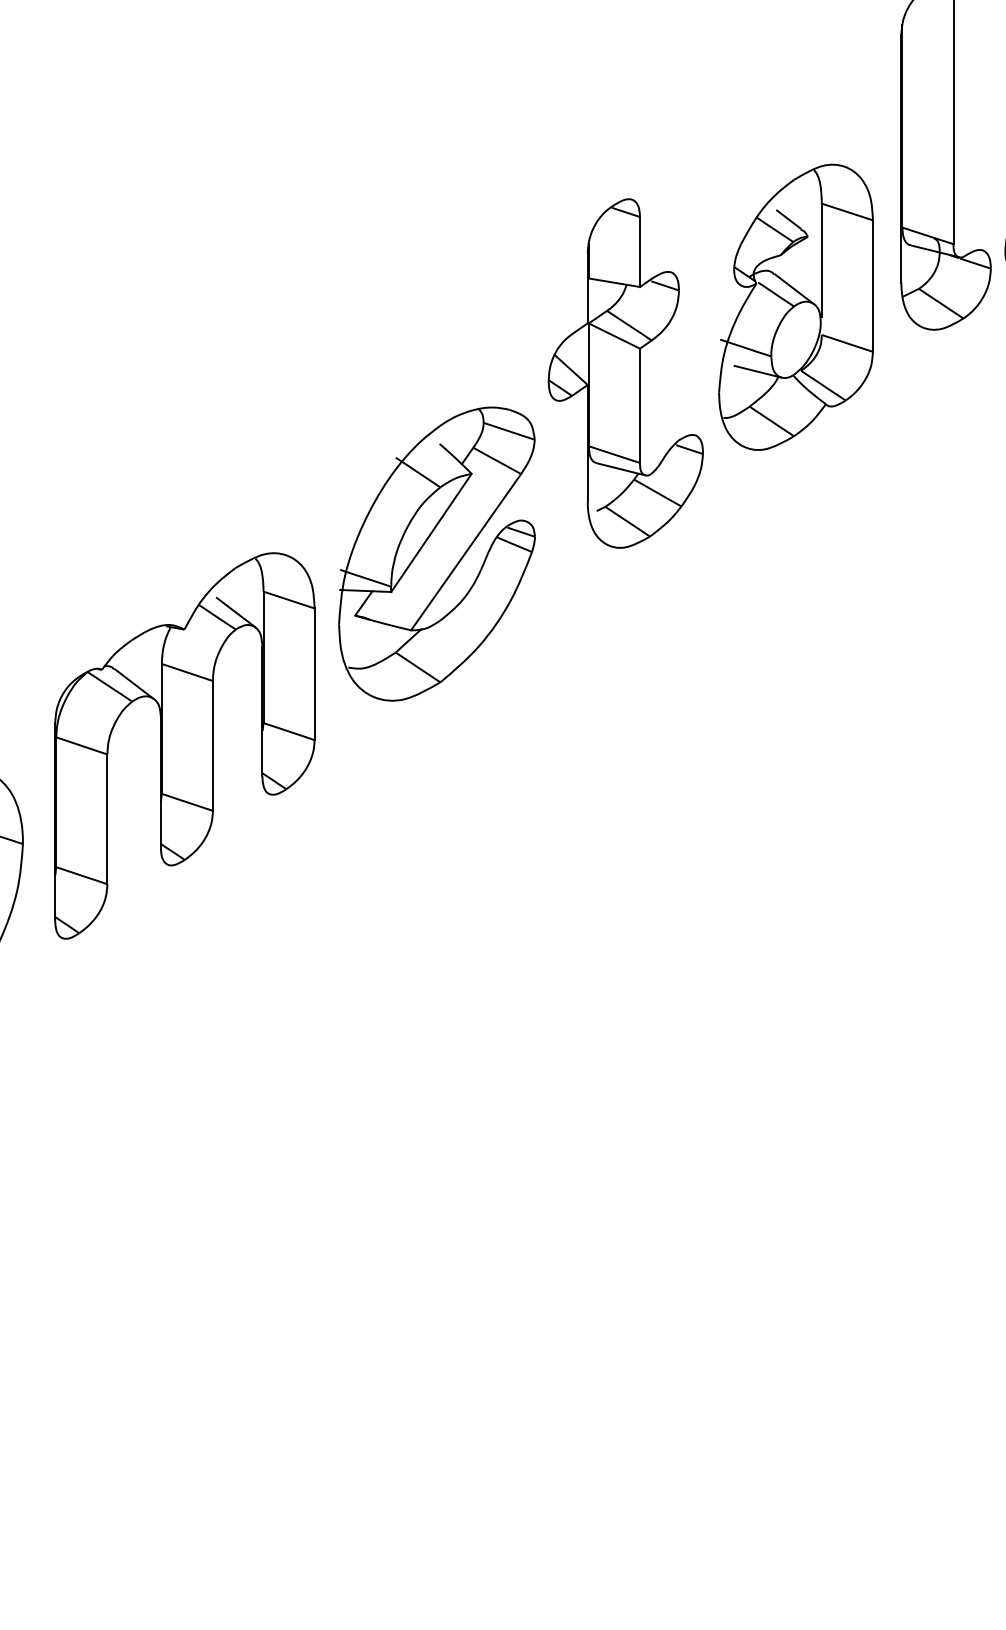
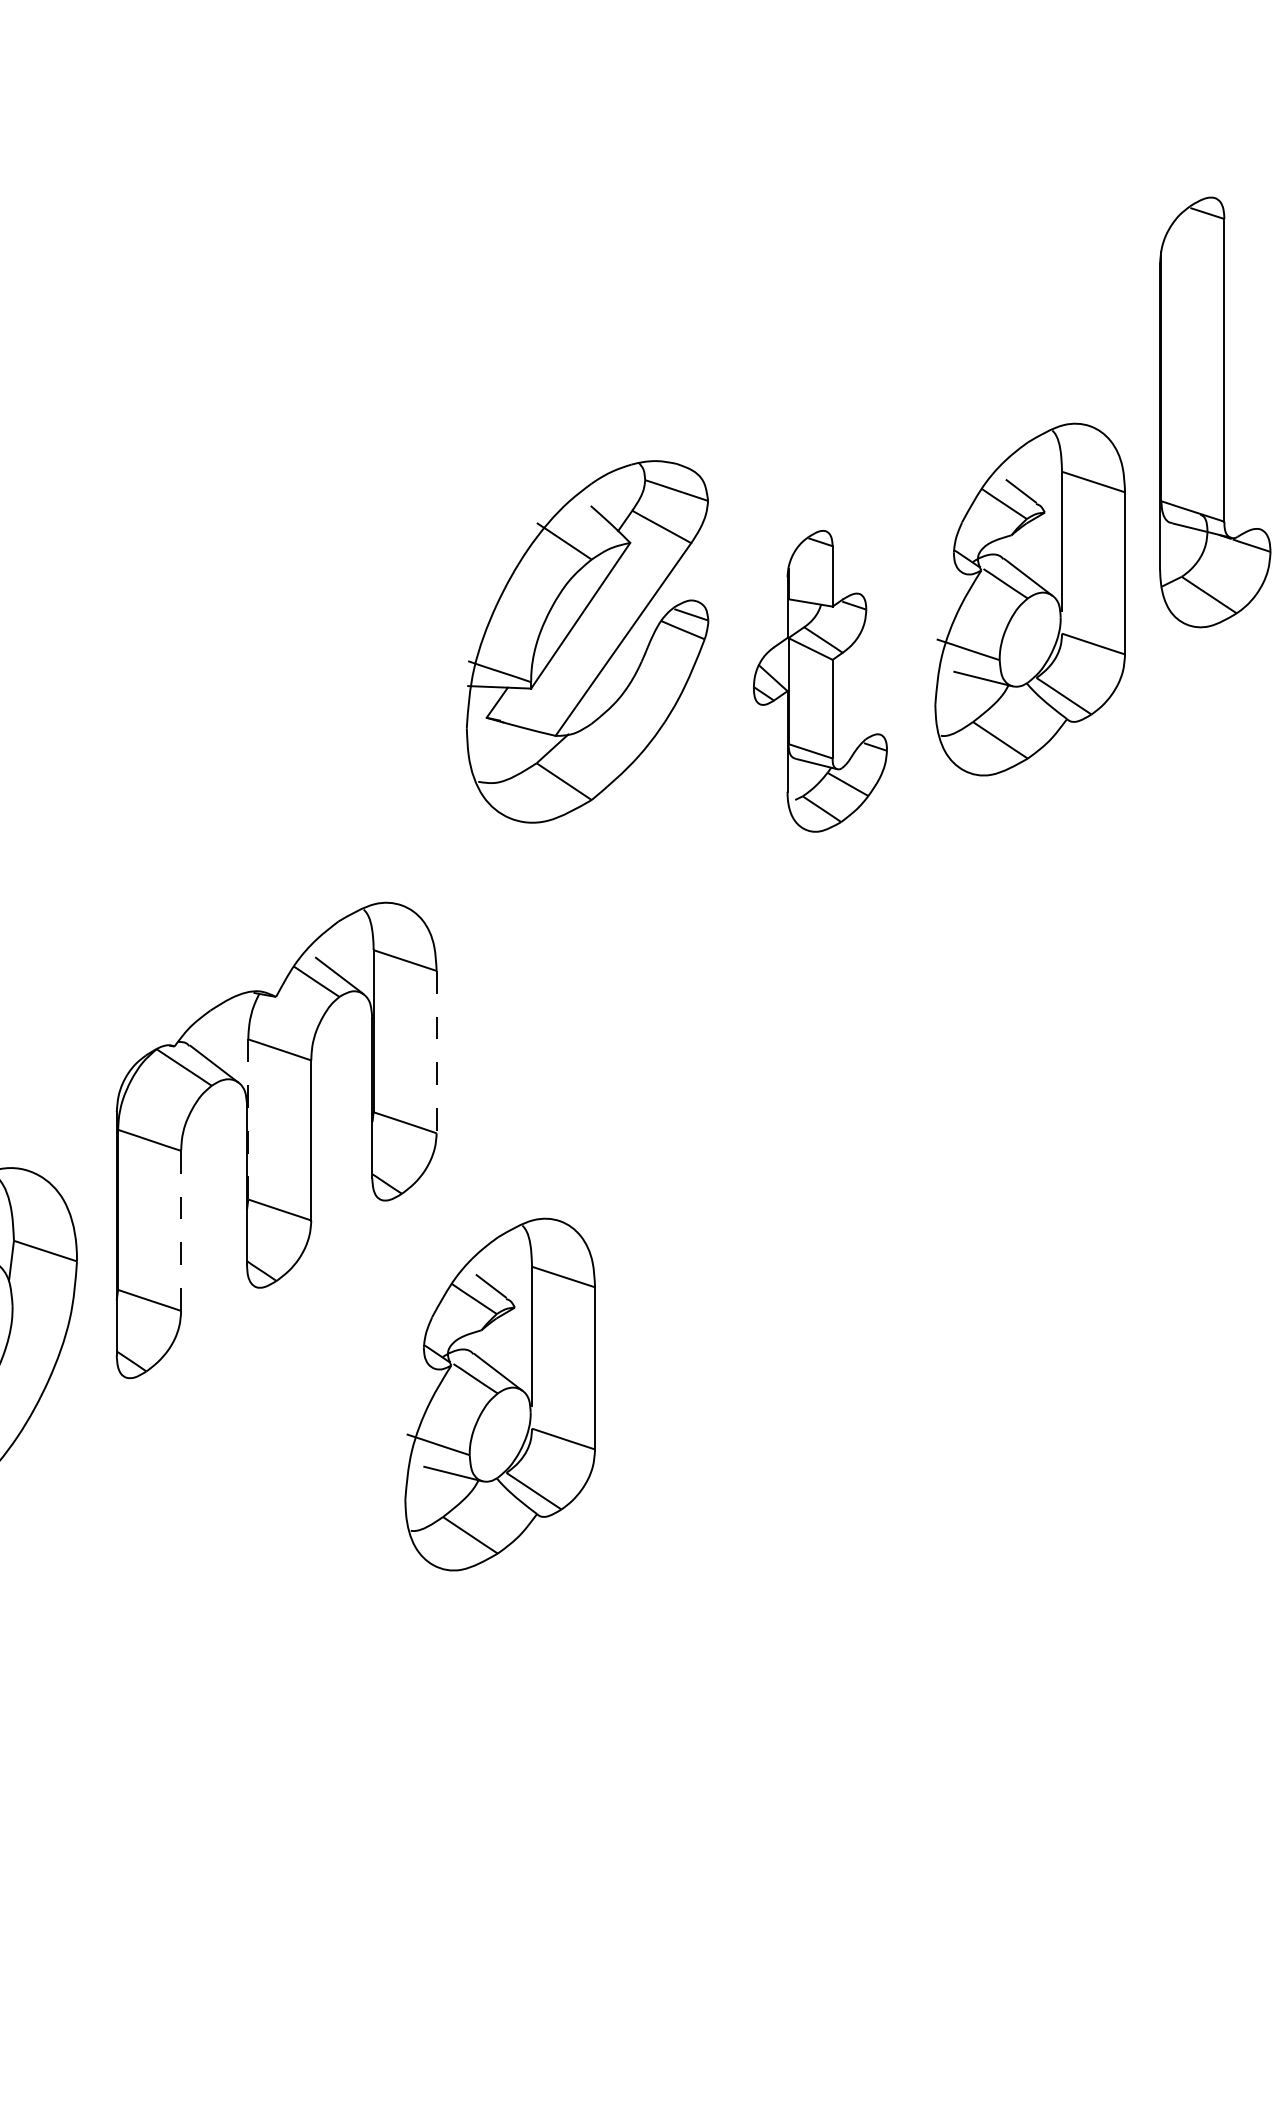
part: (625, 373) -> (820, 681), size x0.7
part: (436, 553) -> (587, 641), moved
line: (314, 674) -> (436, 1052), solid -> dashed
line: (162, 728) -> (248, 1119), solid -> dashed
line: (107, 819) -> (181, 1231), solid -> dashed
part: (365, 952) -> (499, 1394), added

